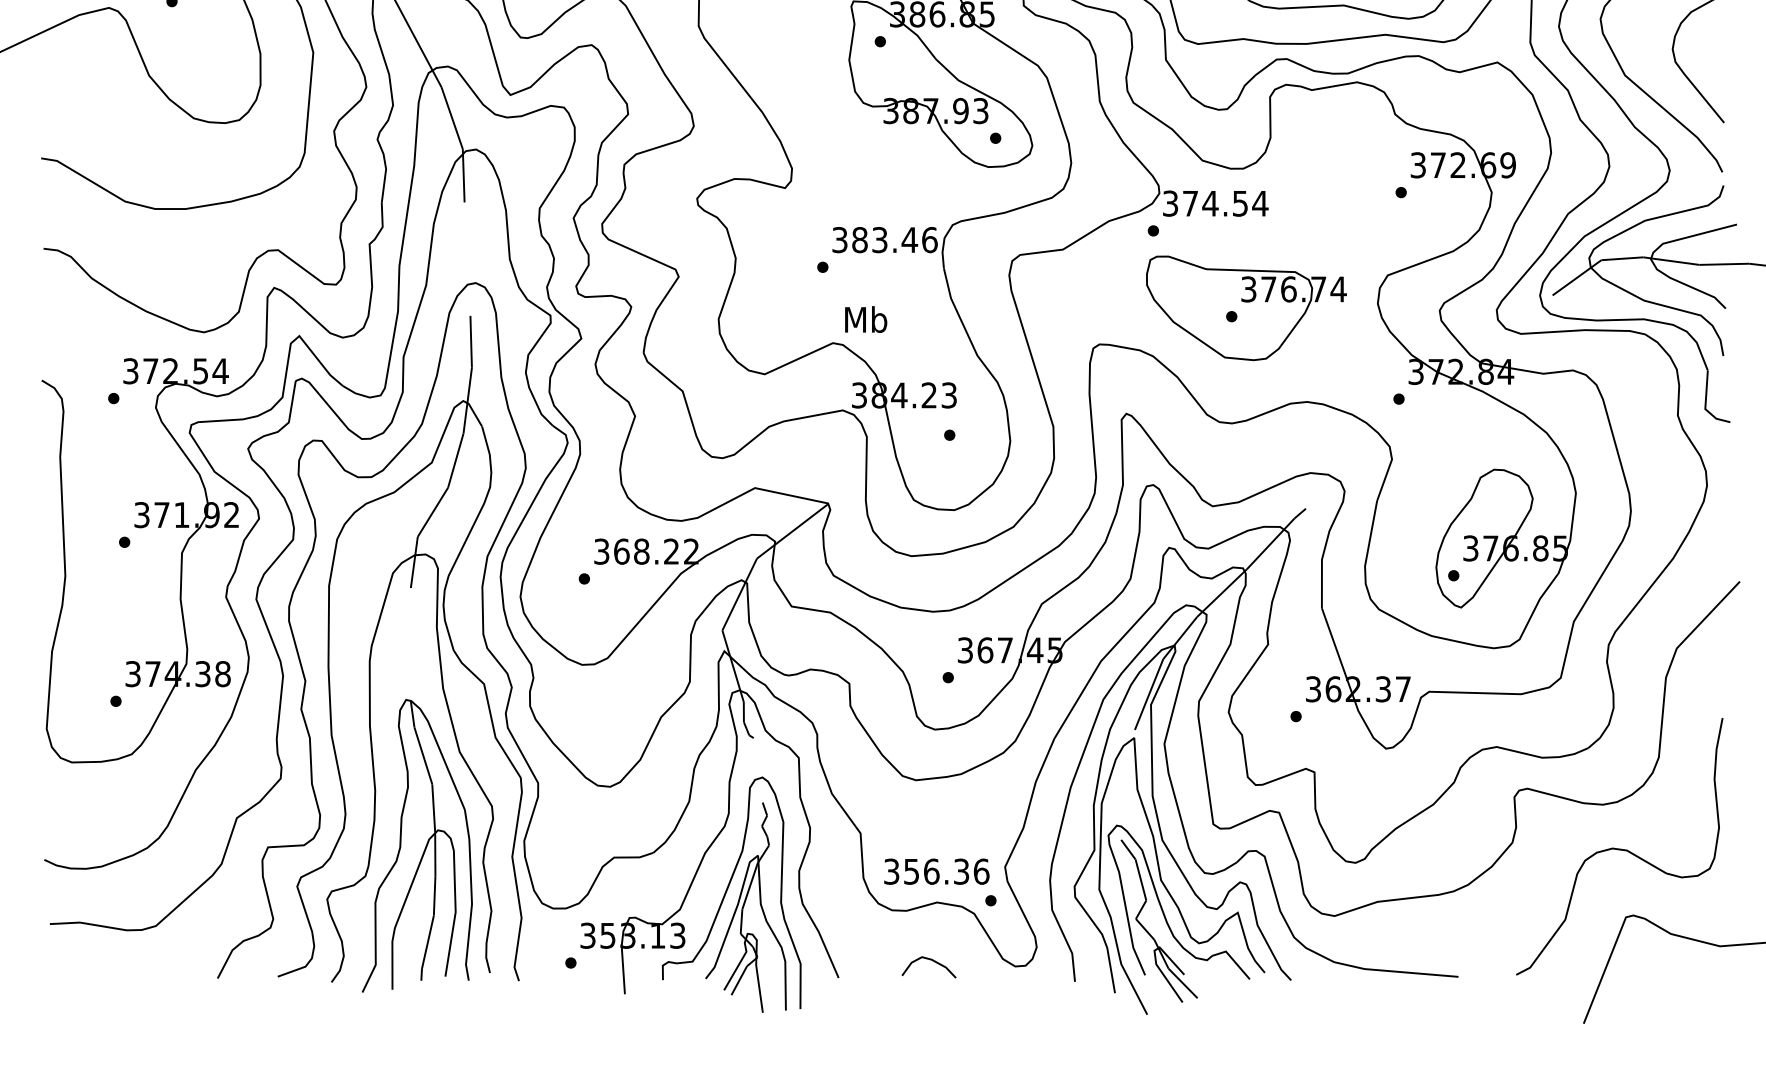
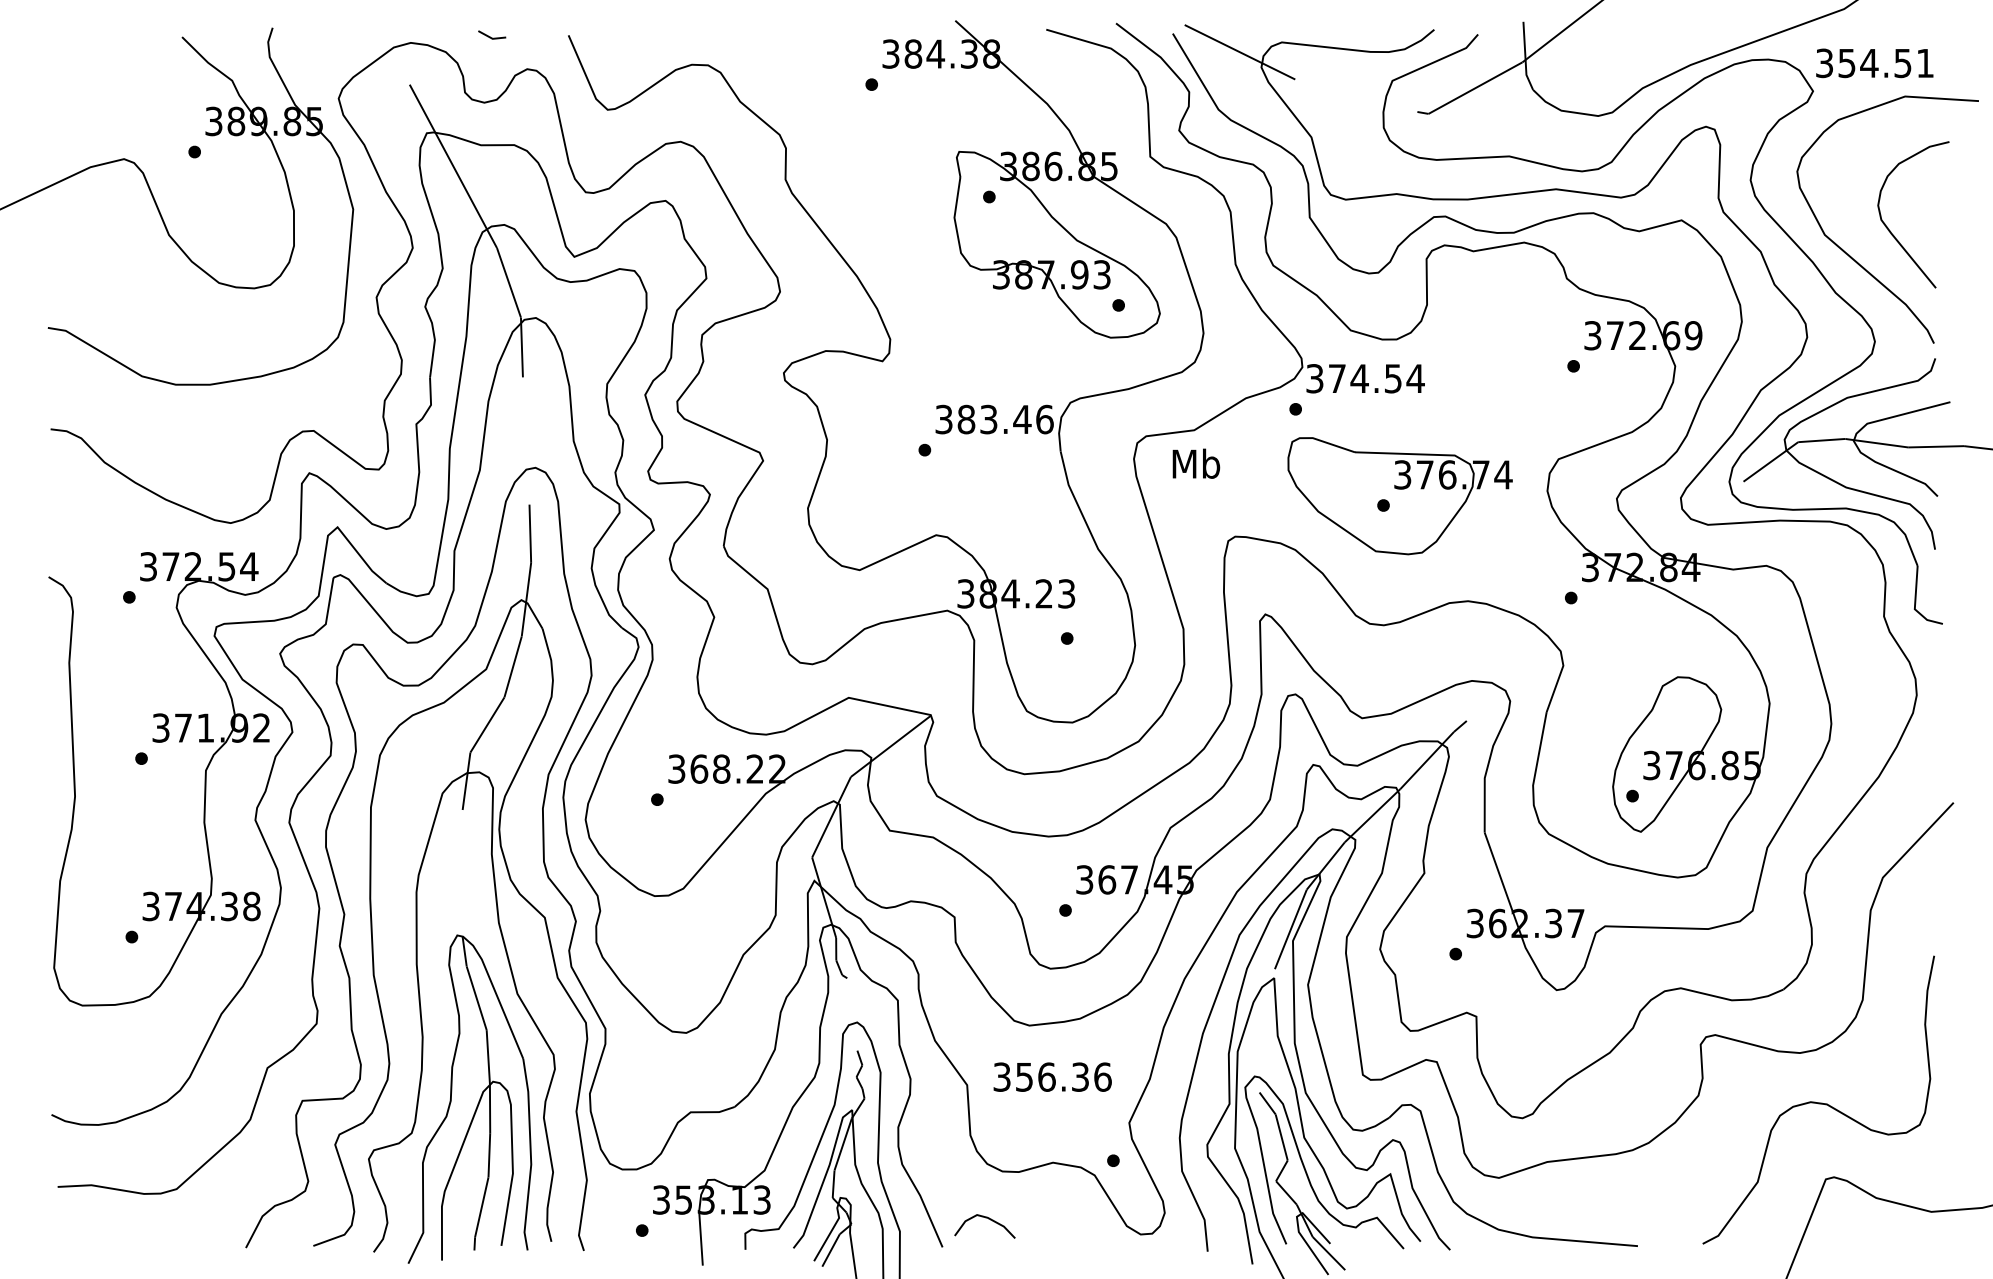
text: (866, 319) -> (1196, 463), moved
text: (936, 871) -> (1052, 1076), moved
curve: (929, 960) -> (985, 1218), moved

